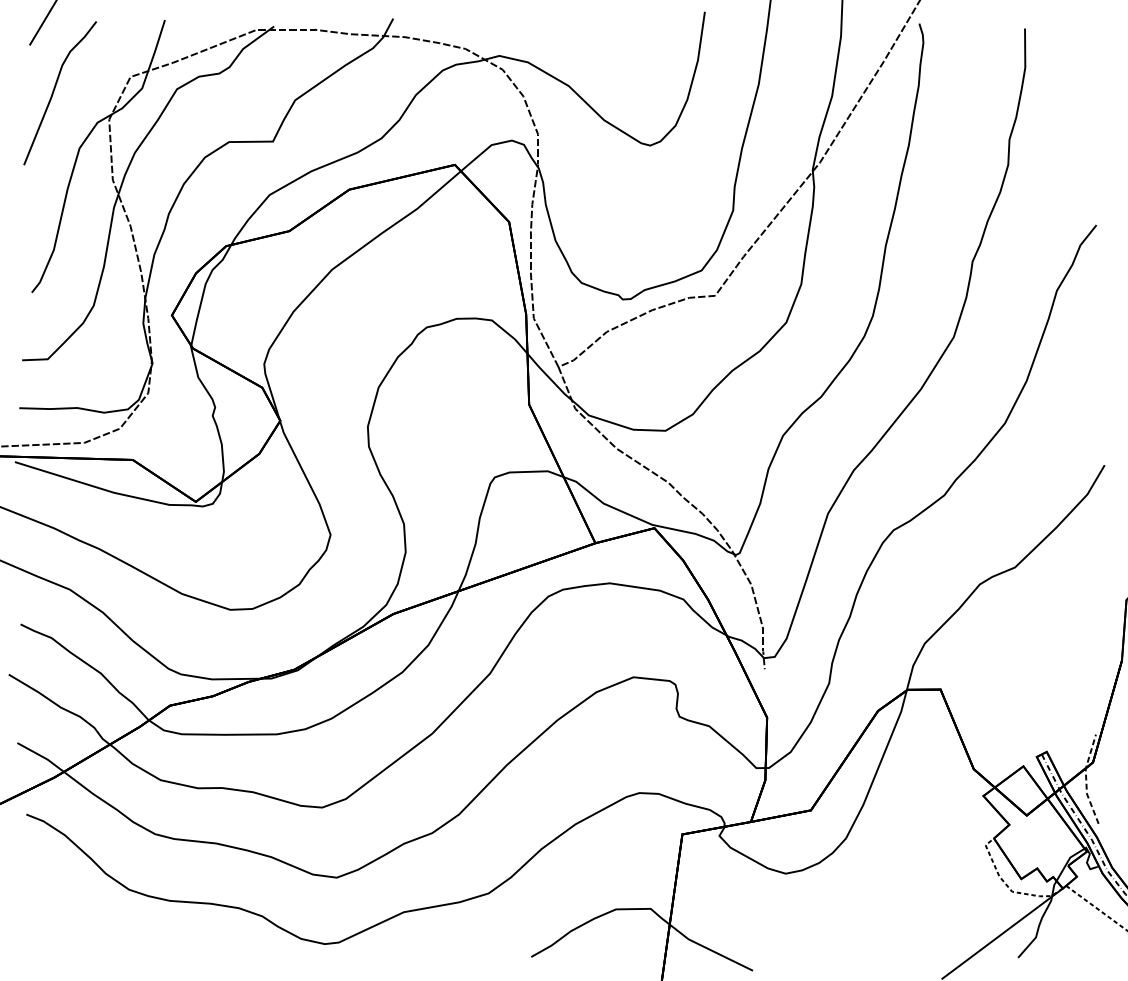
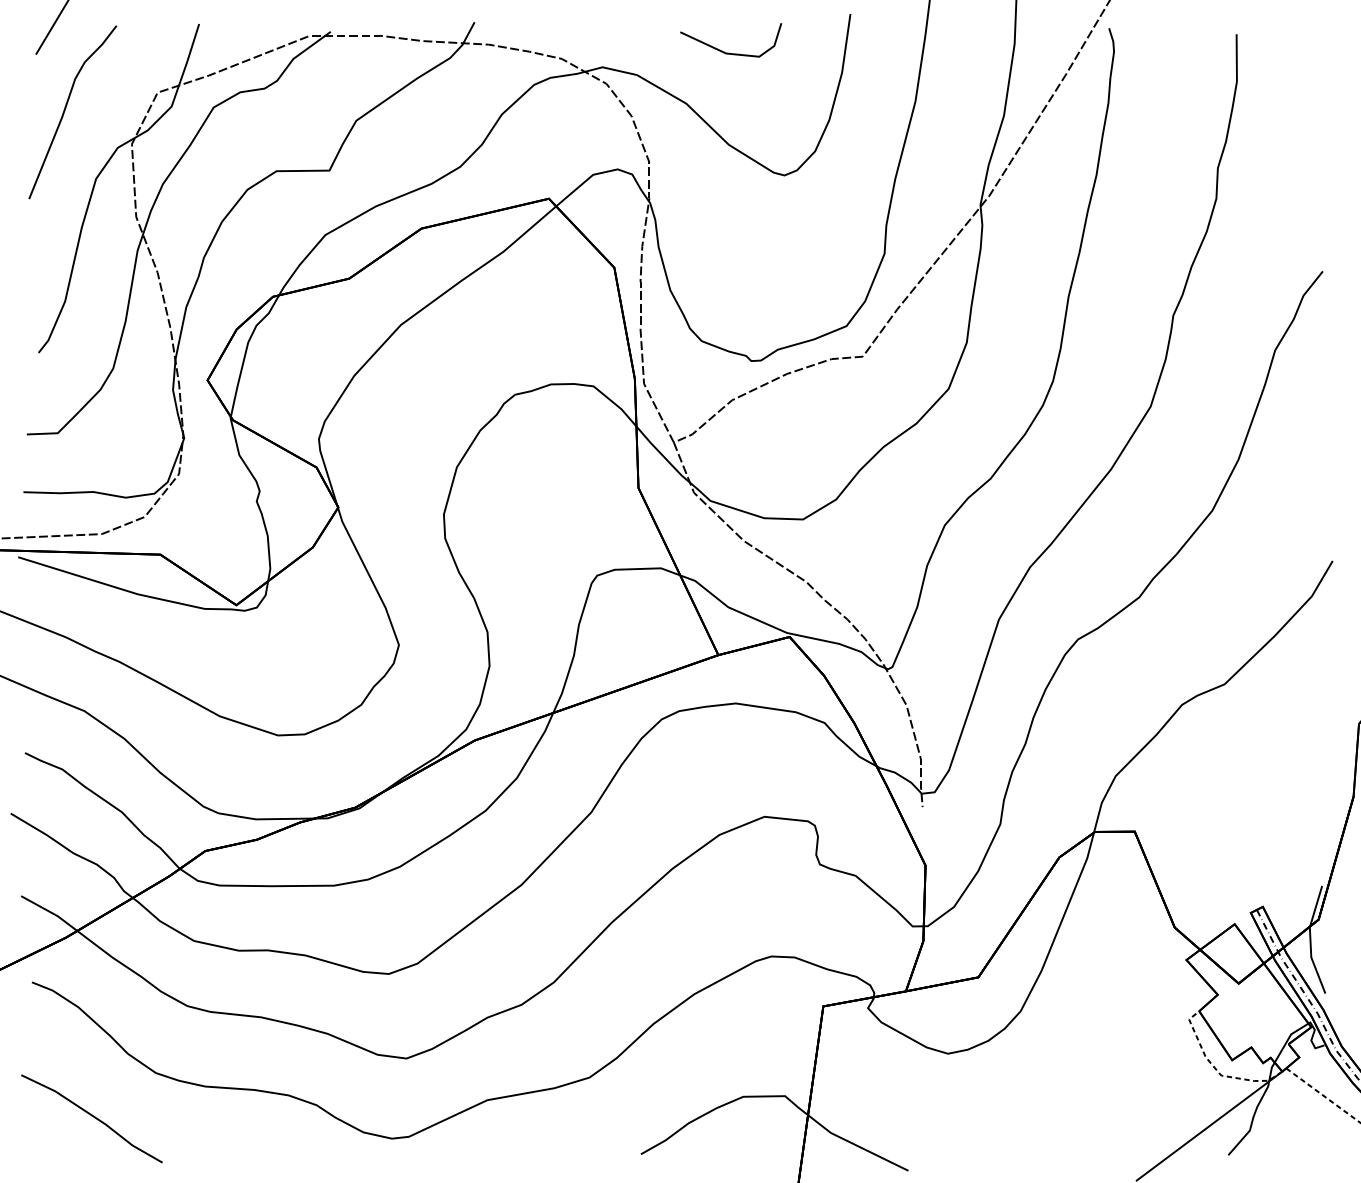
line: (604, 43) -> (729, 52), added
line: (1086, 778) -> (1310, 939), dashed -> solid
line: (75, 925) -> (91, 1116), added

